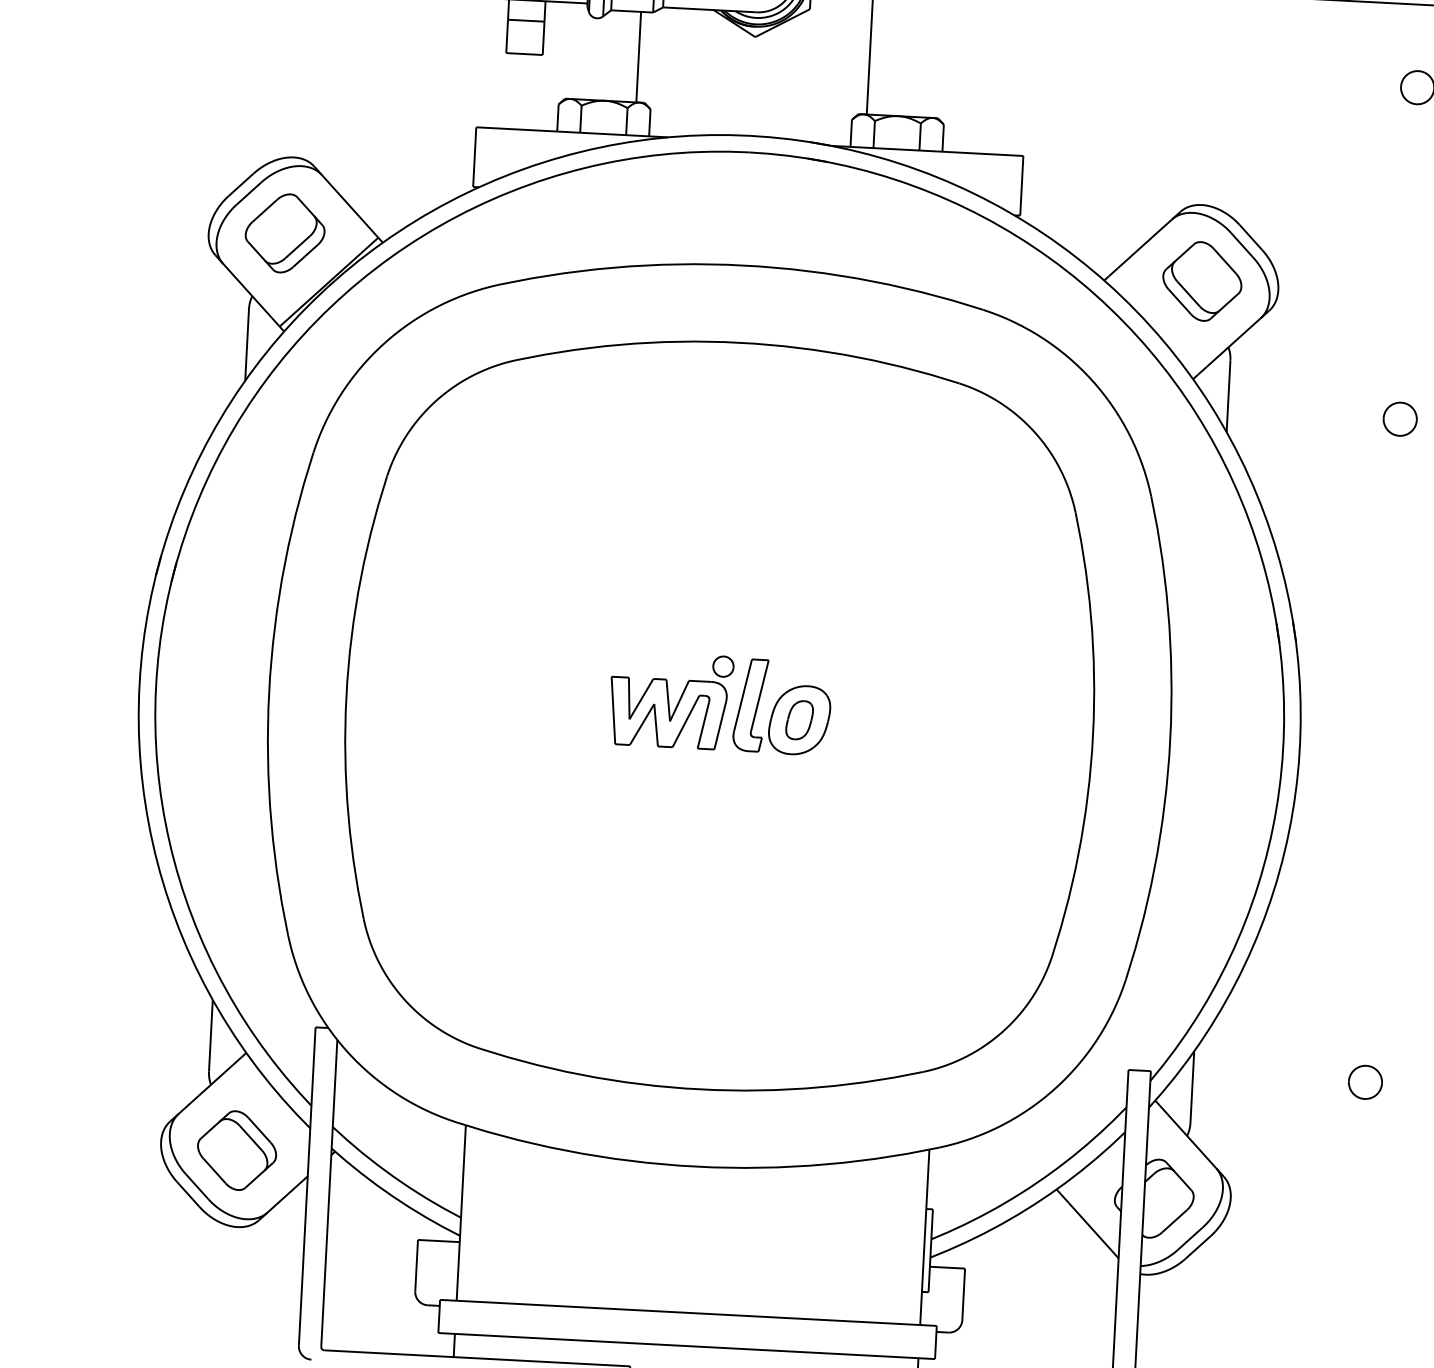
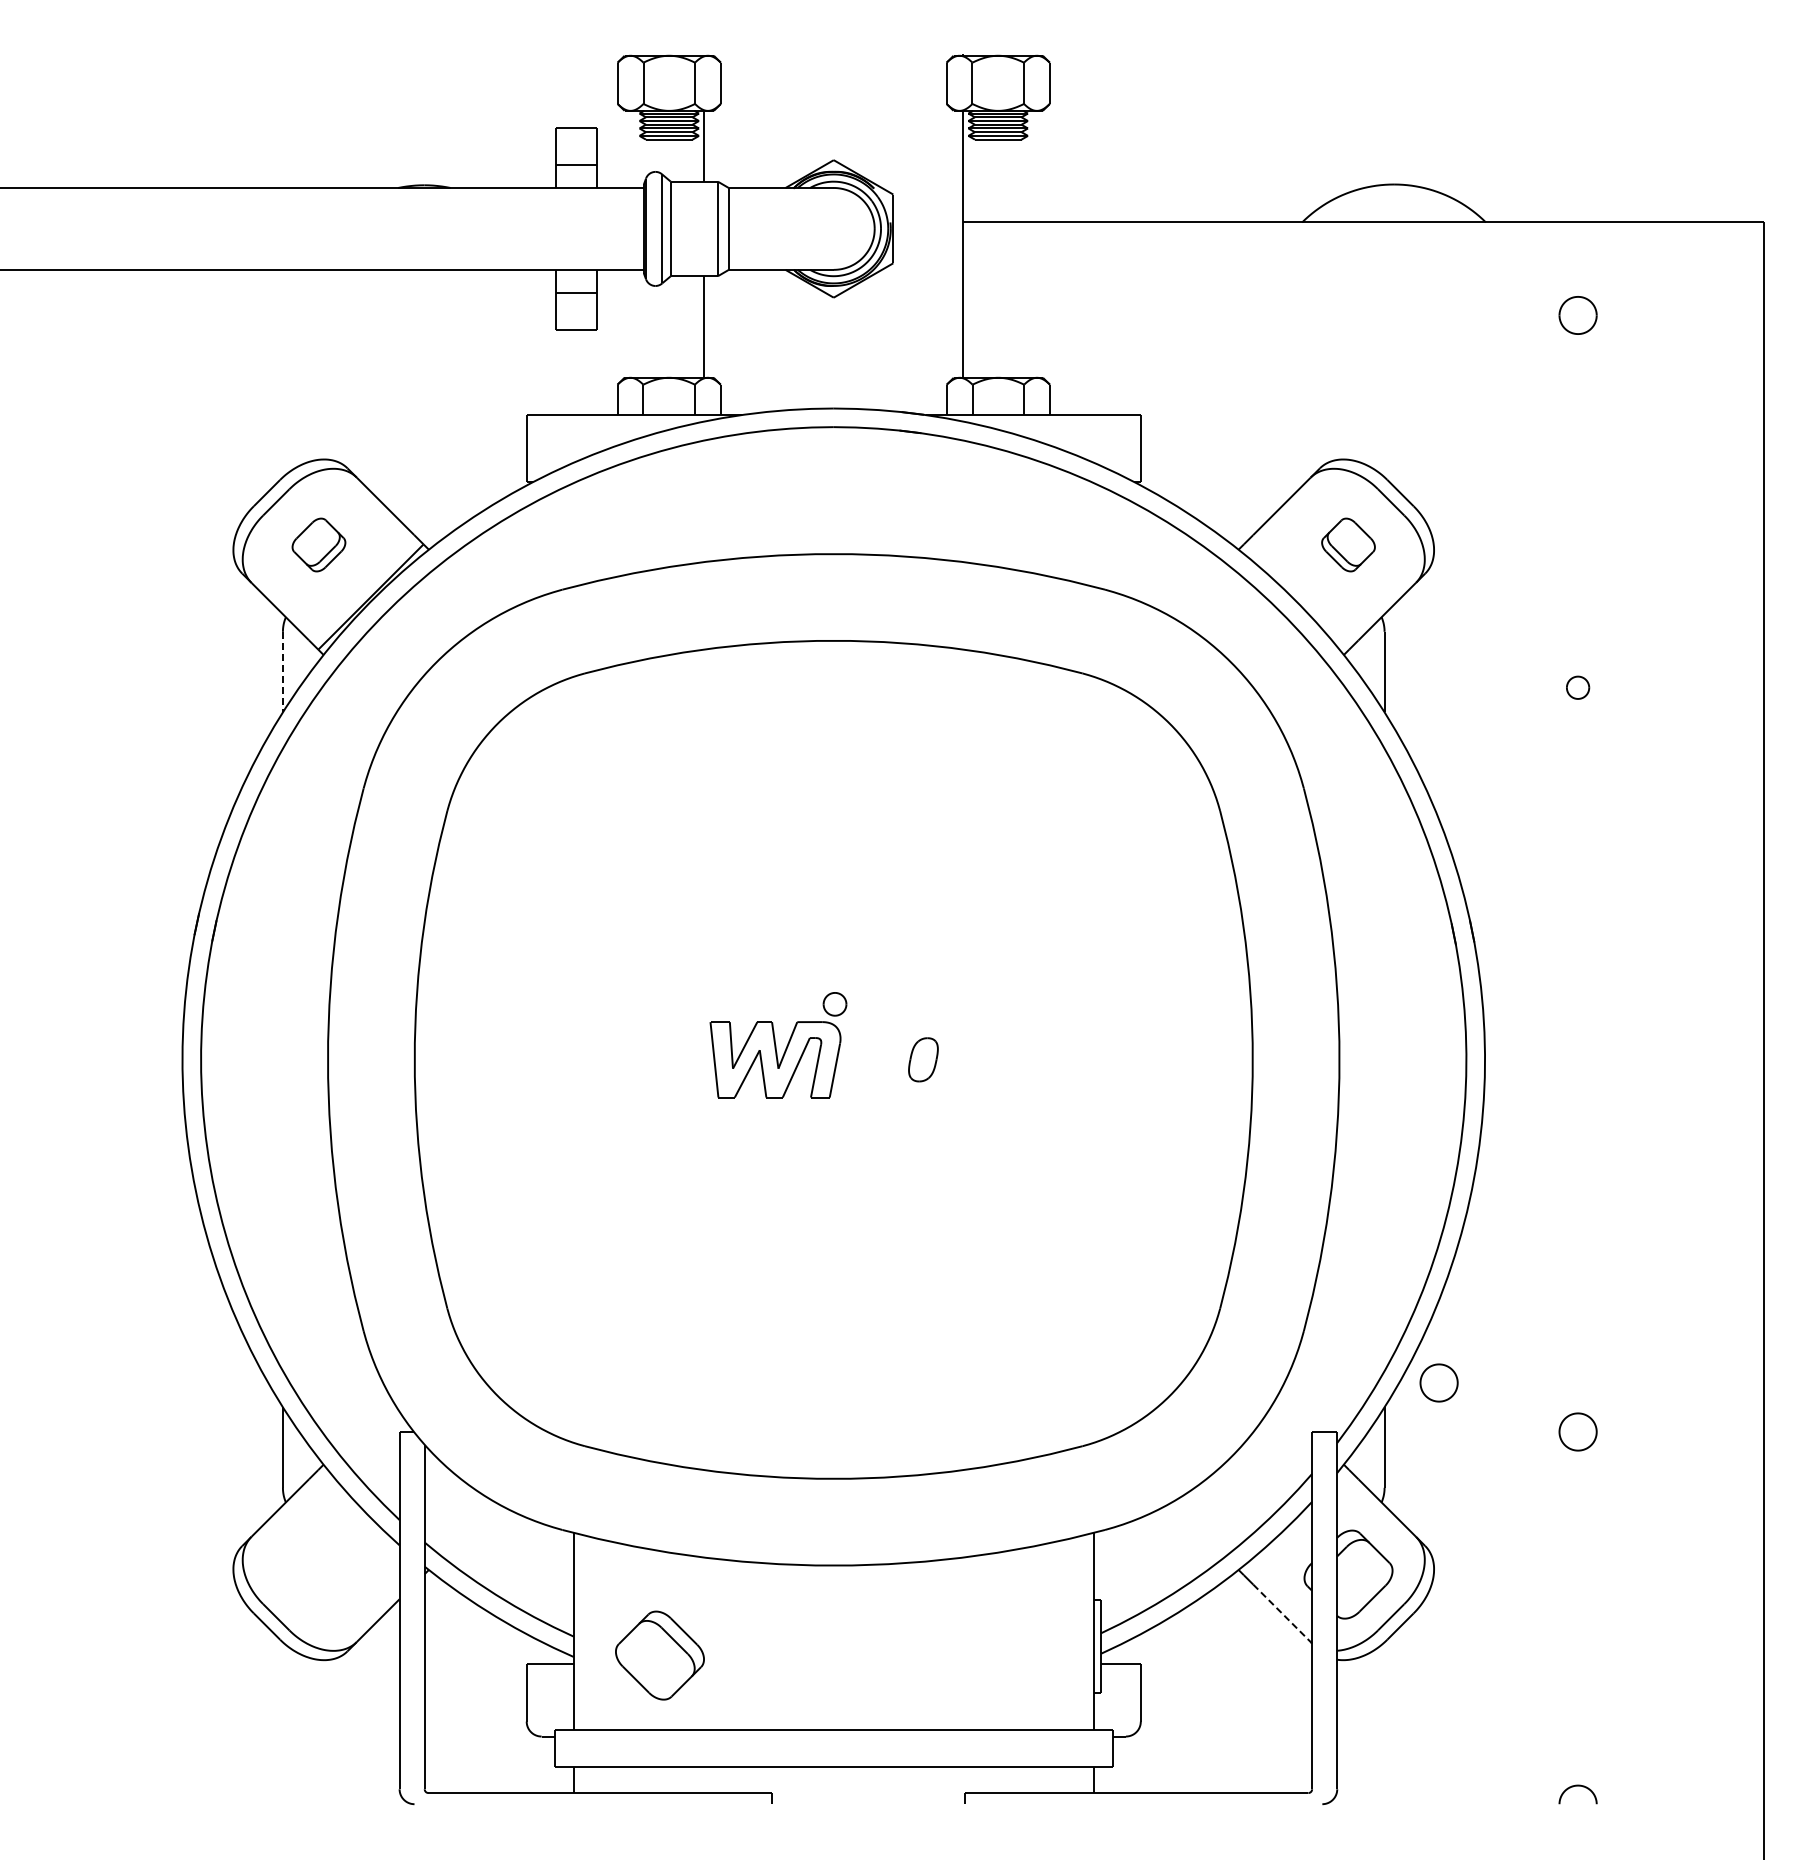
part: (284, 232) -> (318, 544), size x0.6
part: (1202, 281) -> (1348, 544), size x0.6
line: (246, 345) -> (282, 672), solid -> dashed
part: (1399, 419) -> (1577, 687), size x0.6
part: (782, 707) -> (903, 1046), removed
part: (1243, 1031) -> (1438, 1382), added
part: (236, 1150) -> (659, 1655), moved
line: (1092, 1230) -> (1281, 1613), solid -> dashed

